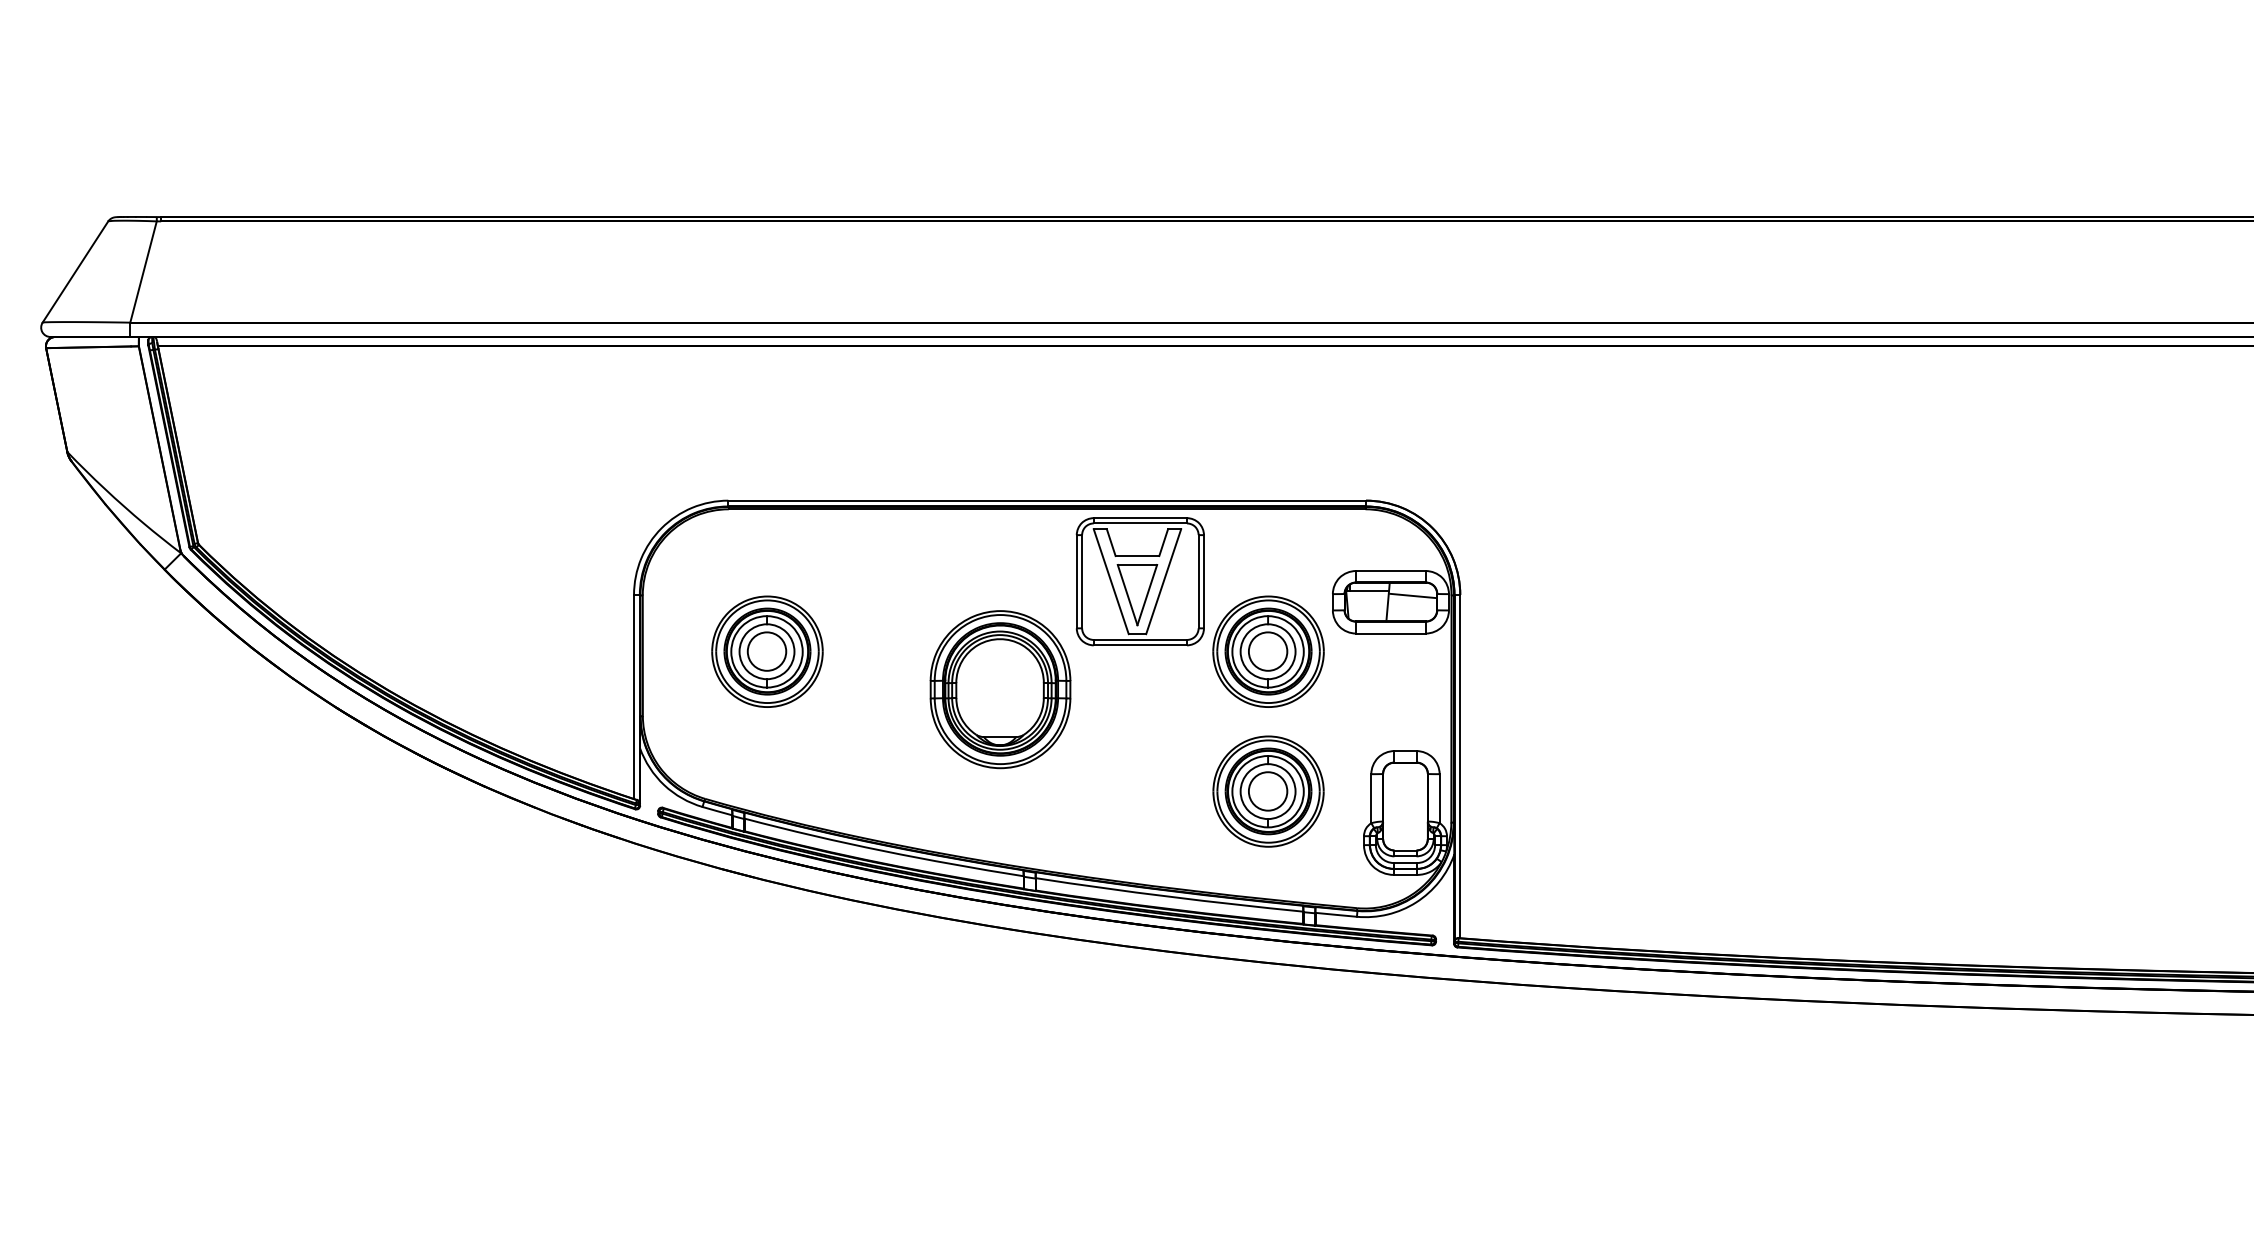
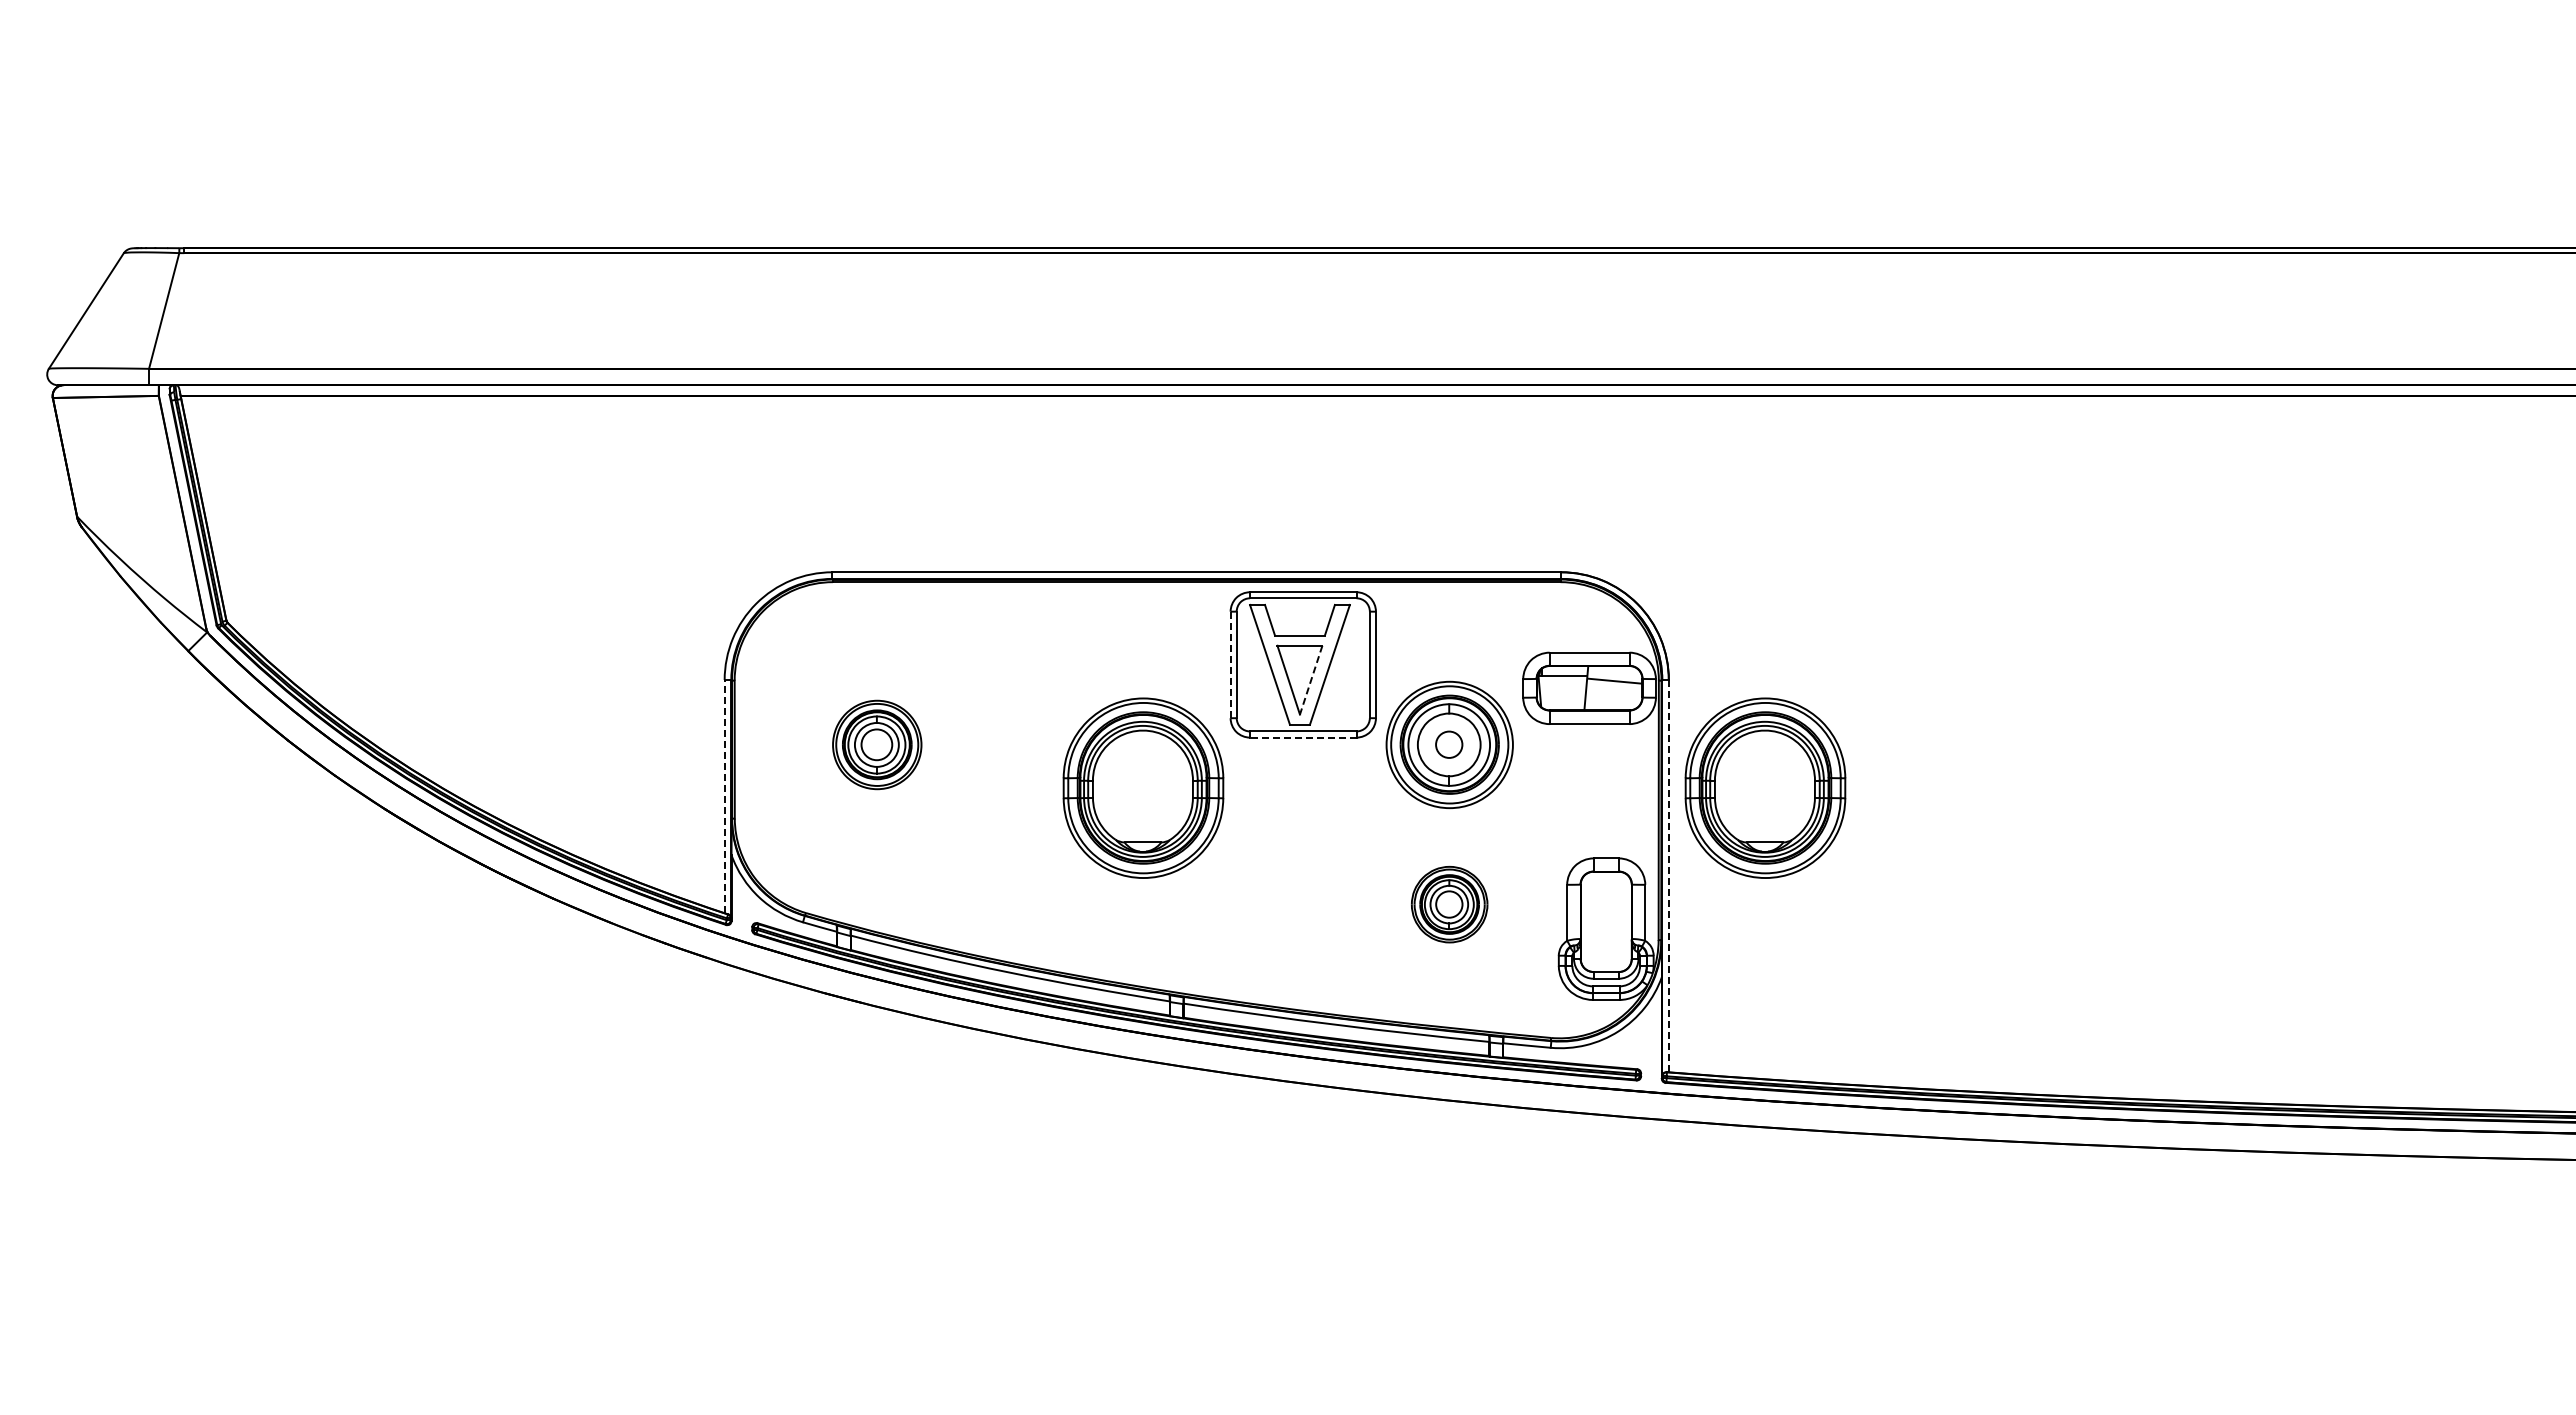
line: (1076, 581) -> (1230, 664), solid -> dashed
line: (1147, 595) -> (1311, 680), solid -> dashed
line: (1139, 645) -> (1302, 737), solid -> dashed
part: (767, 651) -> (877, 744), size x0.7
circle: (1268, 651) -> (1449, 744), size x0.6
part: (1544, 689) -> (1765, 787), added
line: (633, 696) -> (724, 796), solid -> dashed
line: (1459, 766) -> (1668, 876), solid -> dashed
part: (1268, 791) -> (1449, 904), size x0.6

